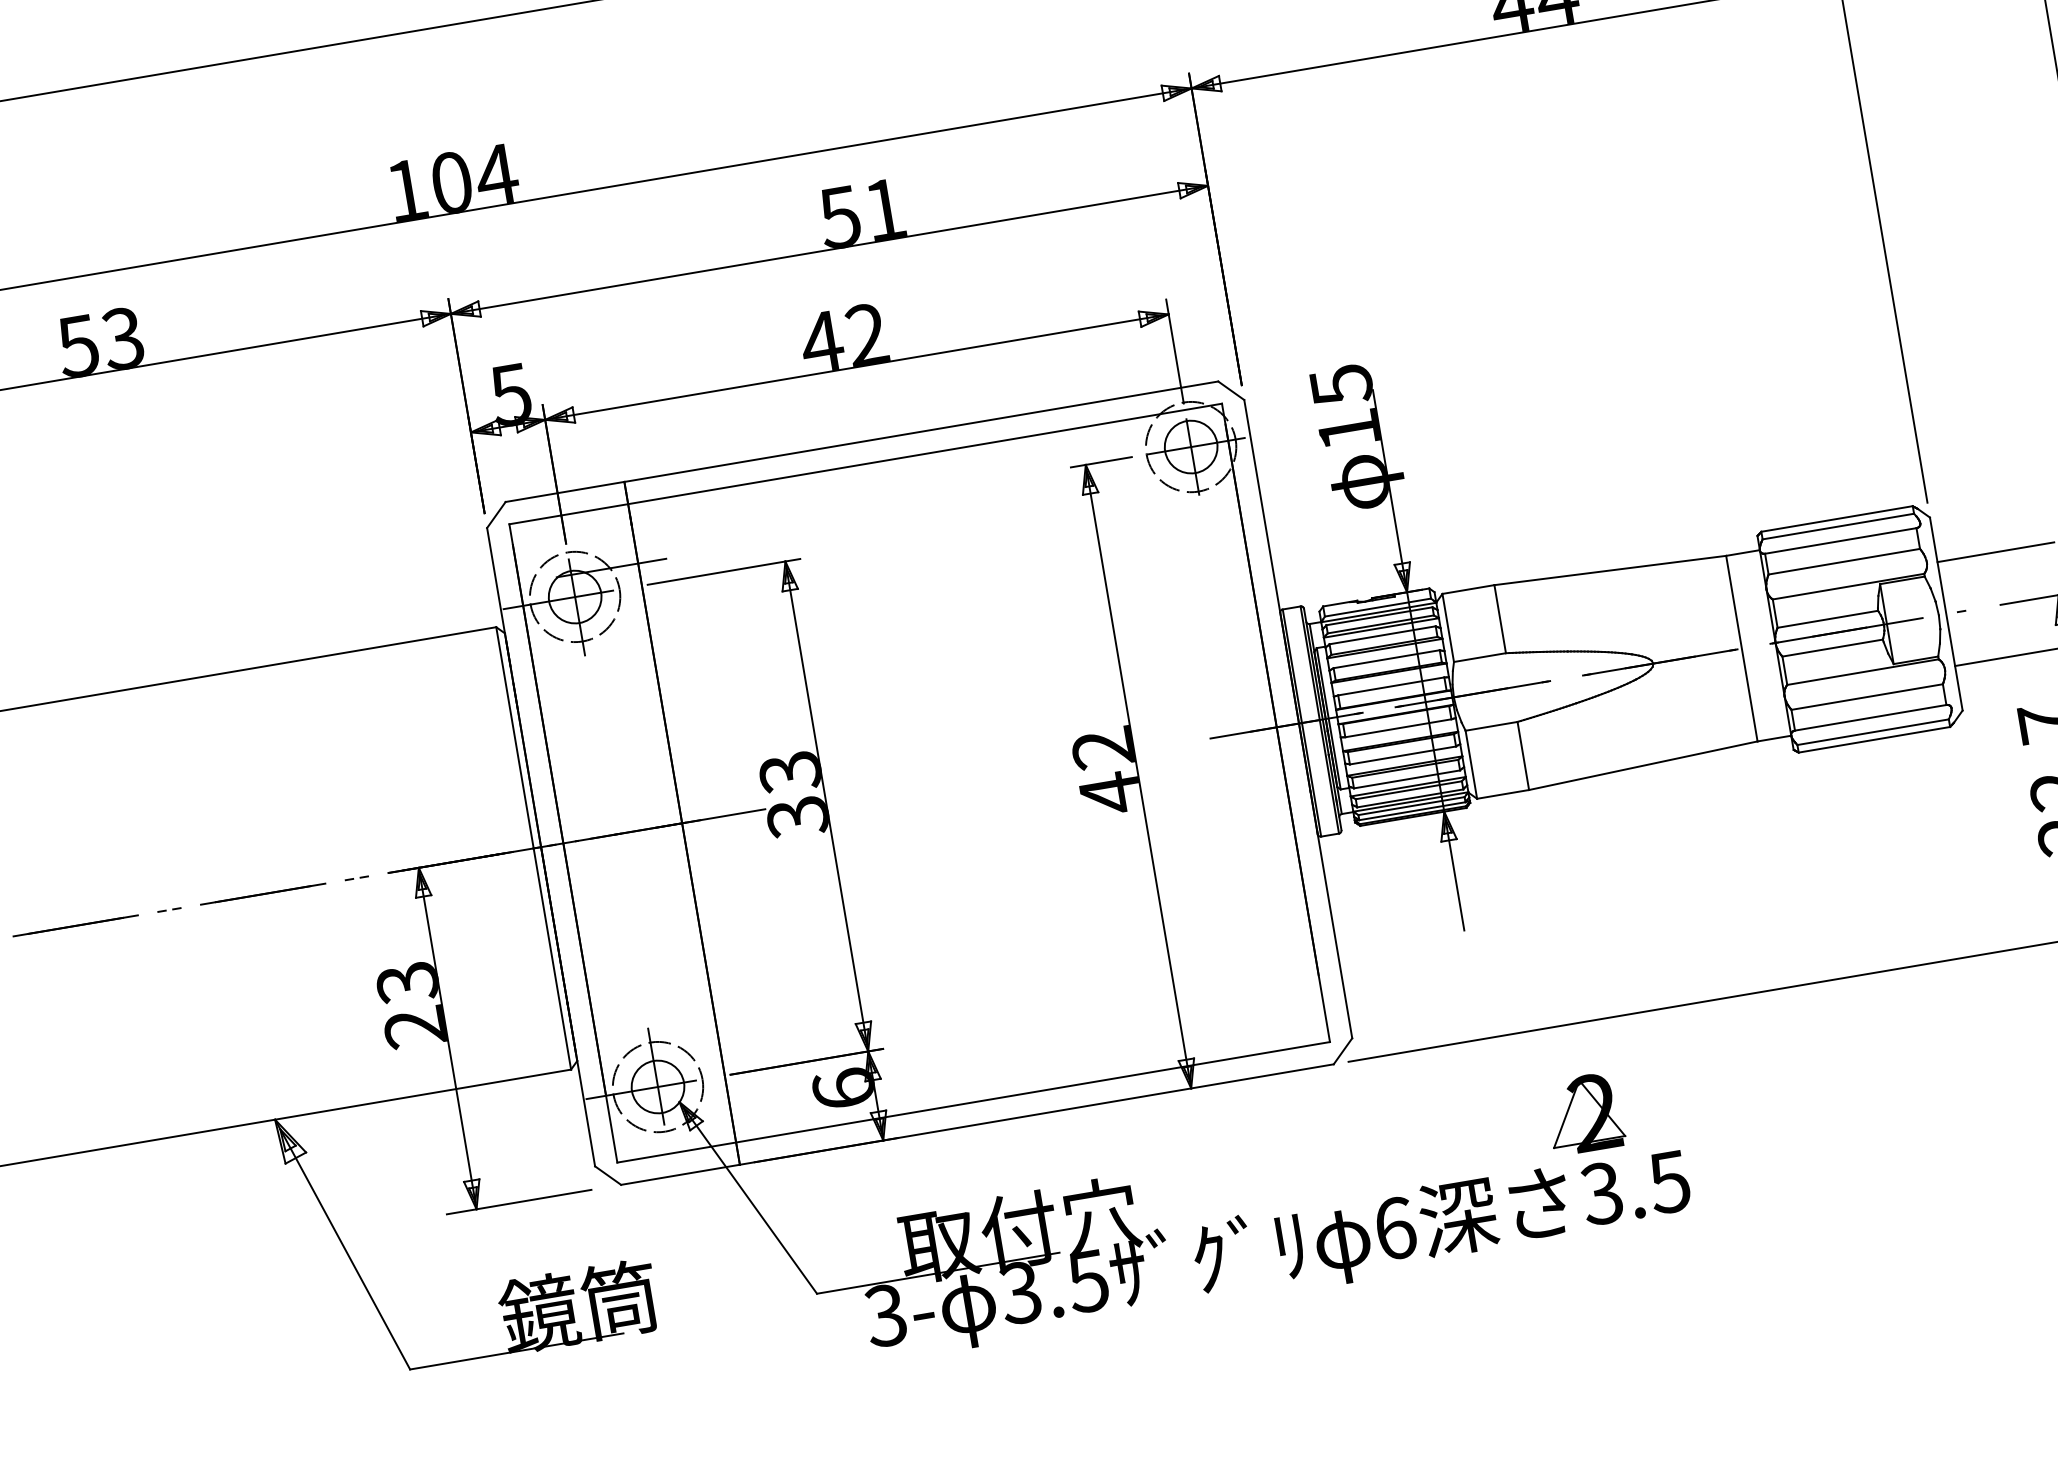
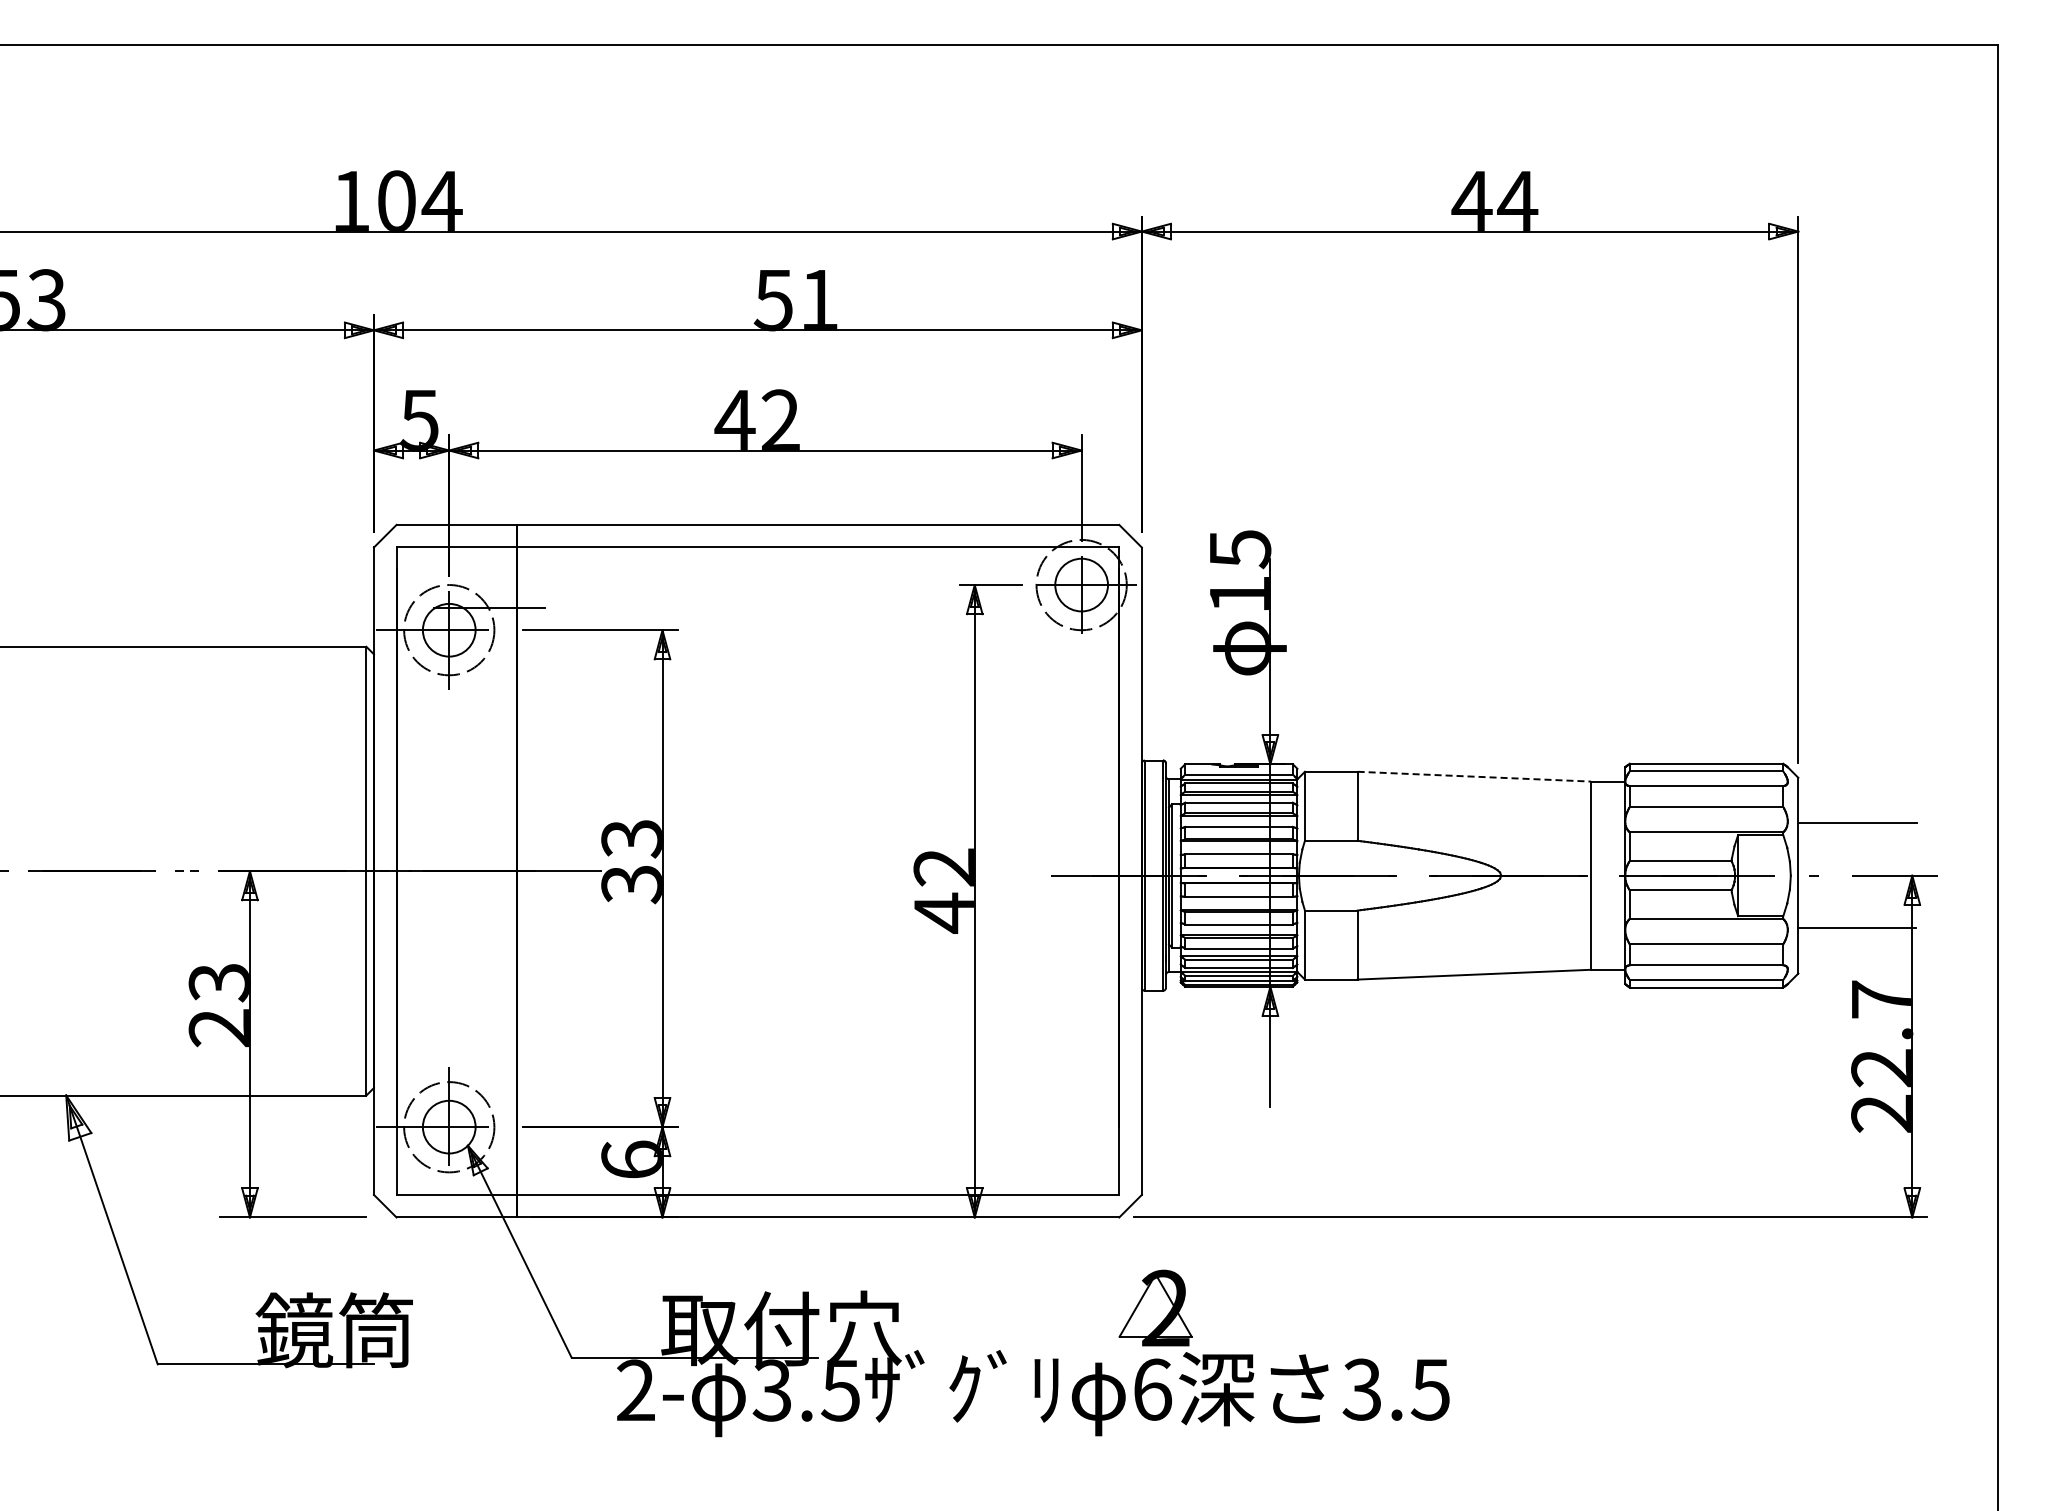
line: (1610, 570) -> (1474, 776), solid -> dashed
part: (1584, 1113) -> (1155, 1307), moved
text: (885, 1315) -> (635, 1390), 3- -> 2-

